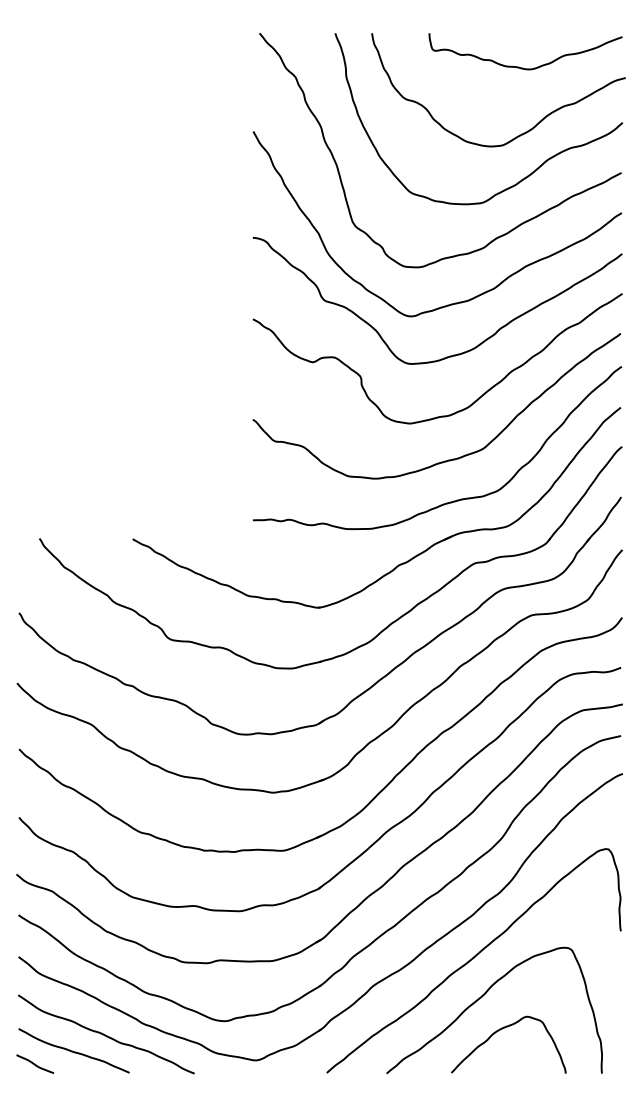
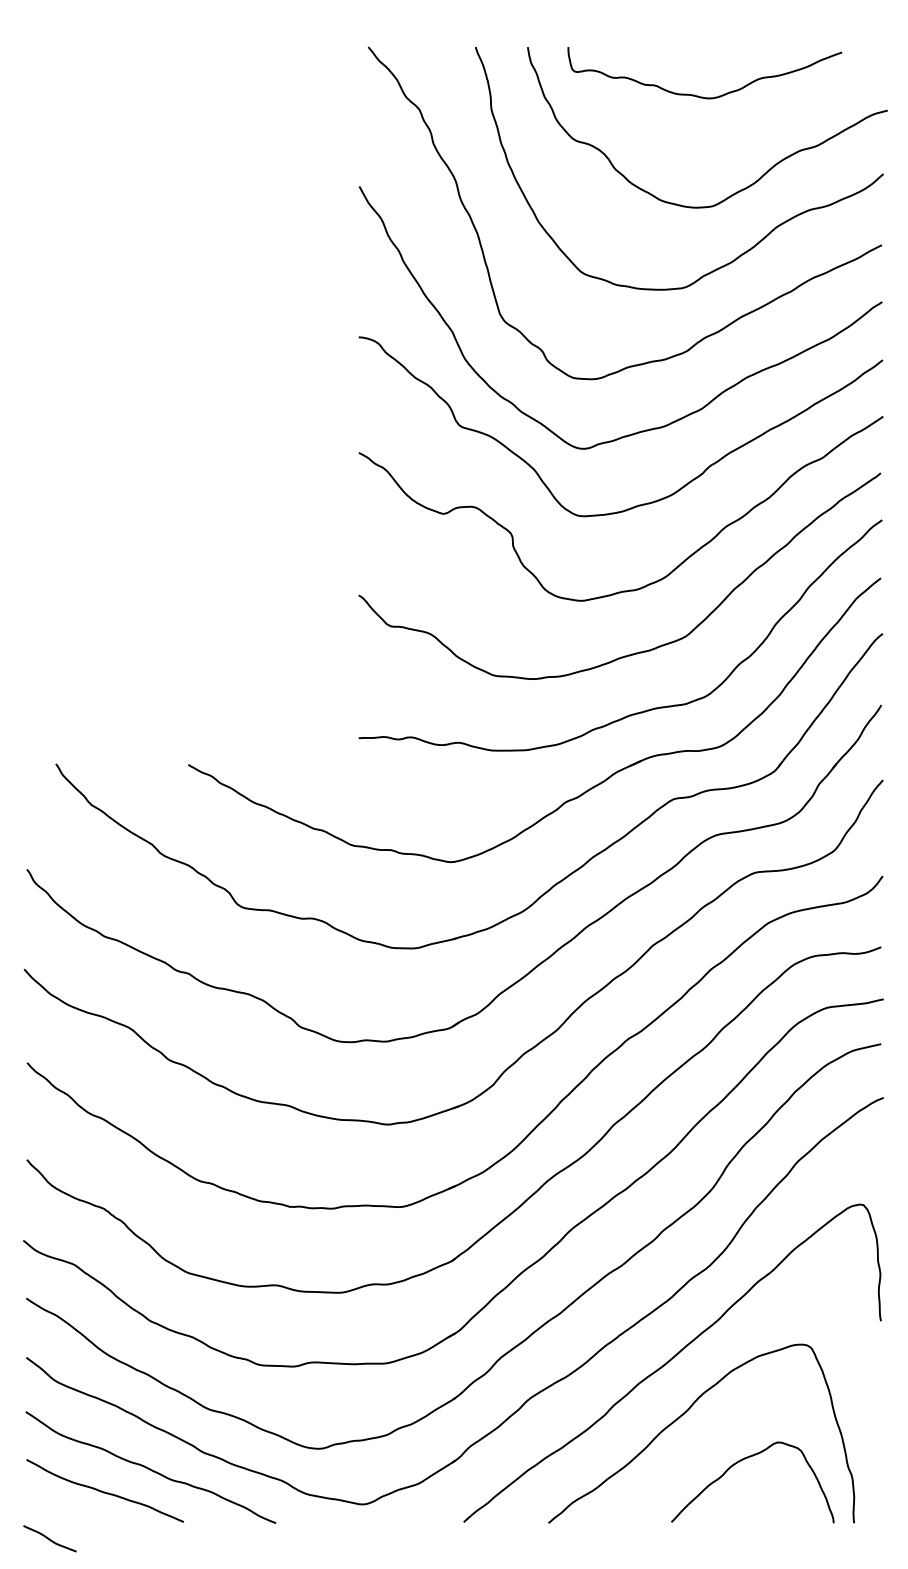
curve: (521, 67) -> (698, 95), moved
curve: (500, 1030) -> (741, 1461), moved
curve: (34, 1063) -> (49, 1538), moved

